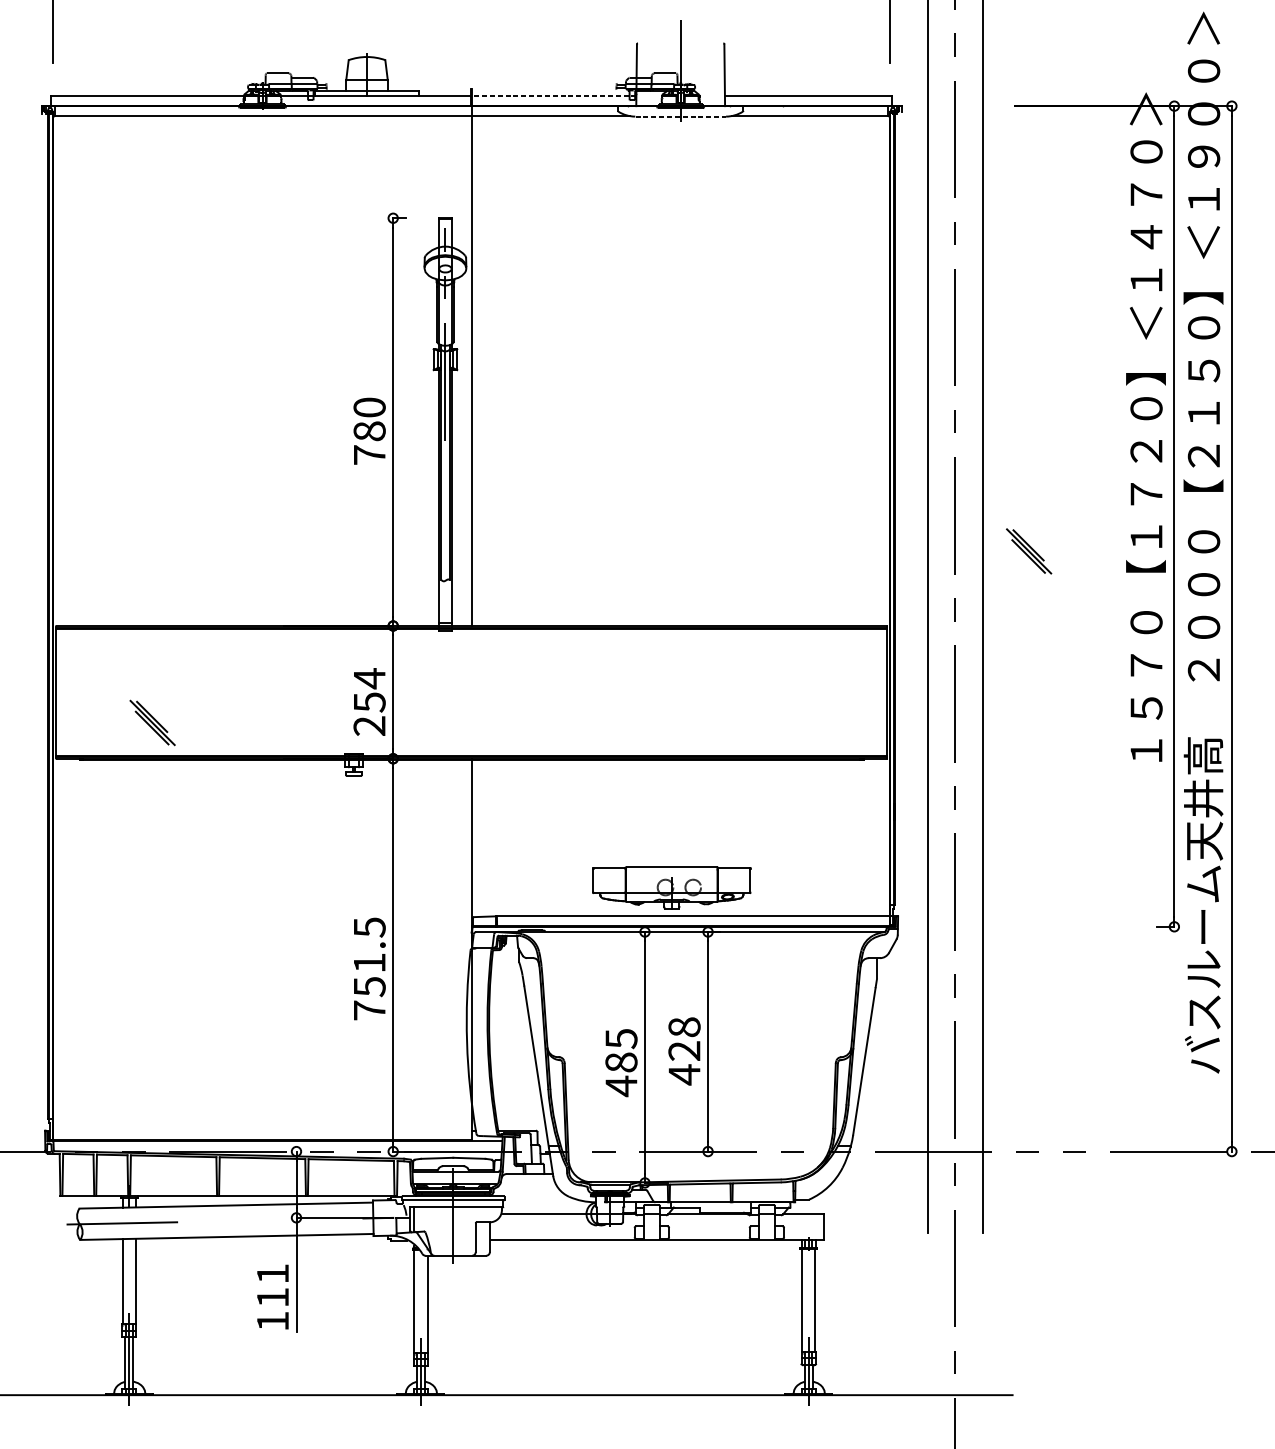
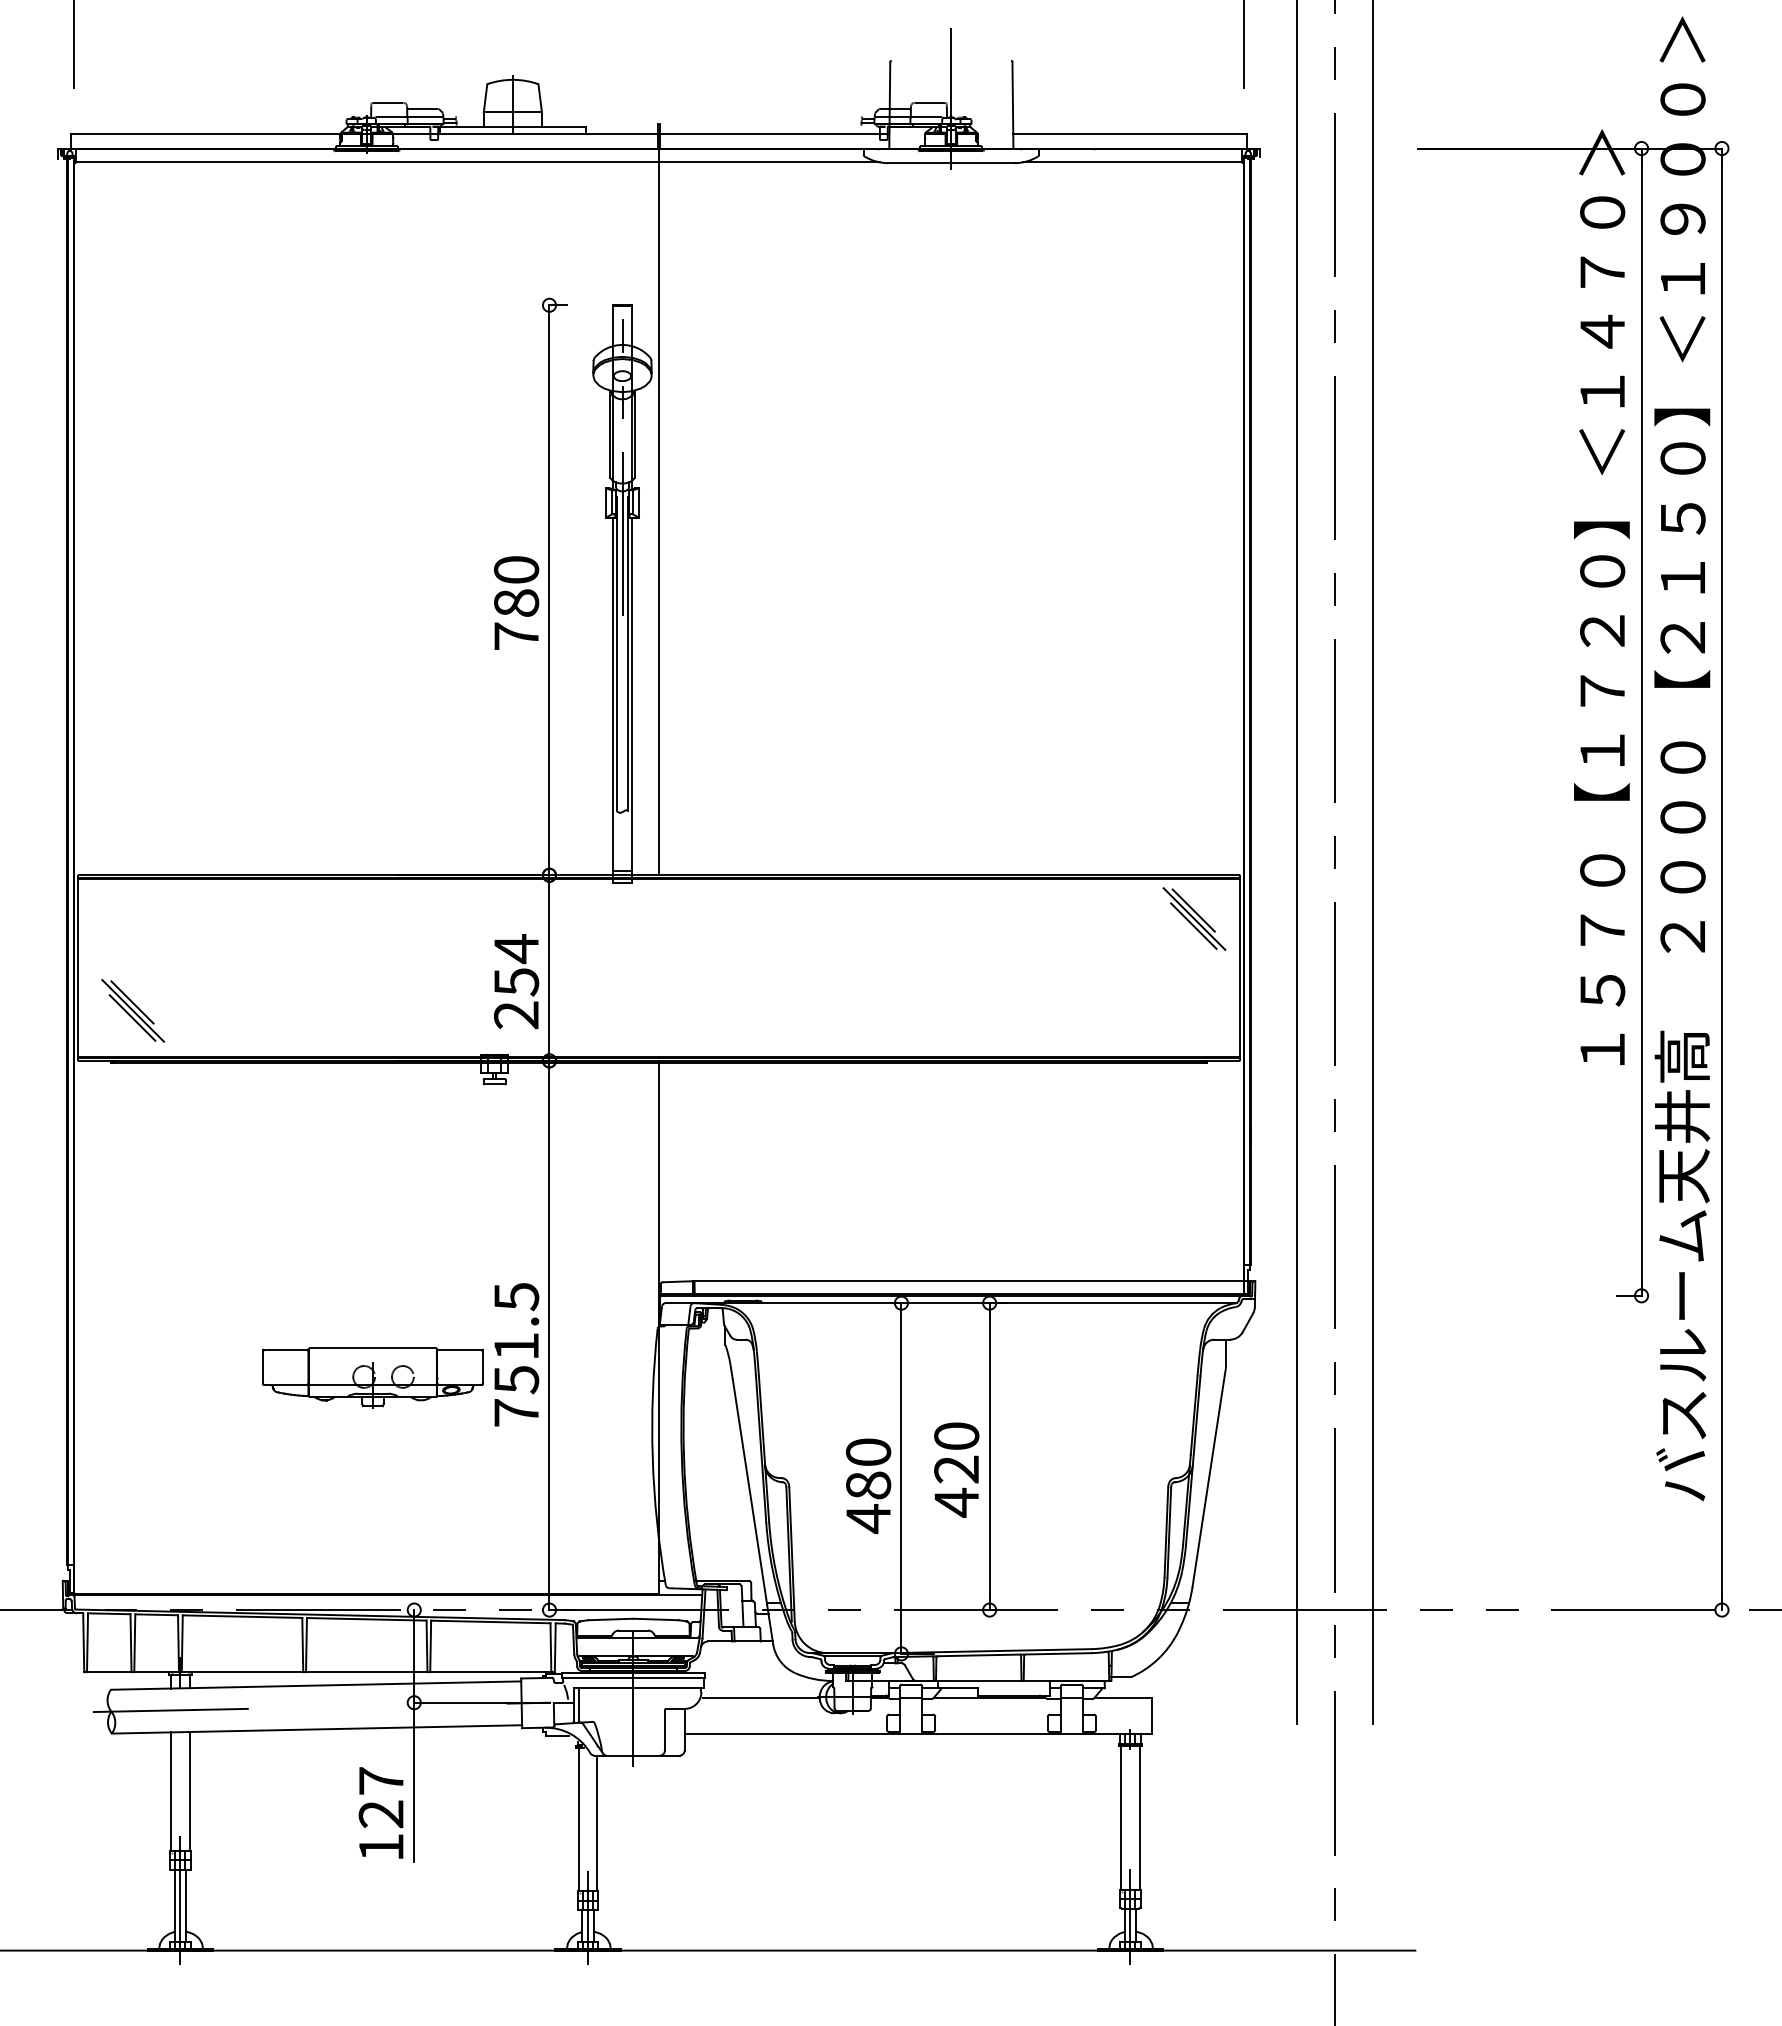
line: (554, 95) -> (774, 133), dashed -> solid
line: (681, 116) -> (952, 163), dashed -> solid
part: (1029, 551) -> (1194, 918), moved
part: (152, 722) -> (133, 1010), moved
part: (671, 887) -> (372, 1377), moved
text: (684, 1026) -> (956, 1435), 428 -> 420
text: (621, 1038) -> (868, 1452), 485 -> 480
text: (272, 1285) -> (380, 1797), 111 -> 127

